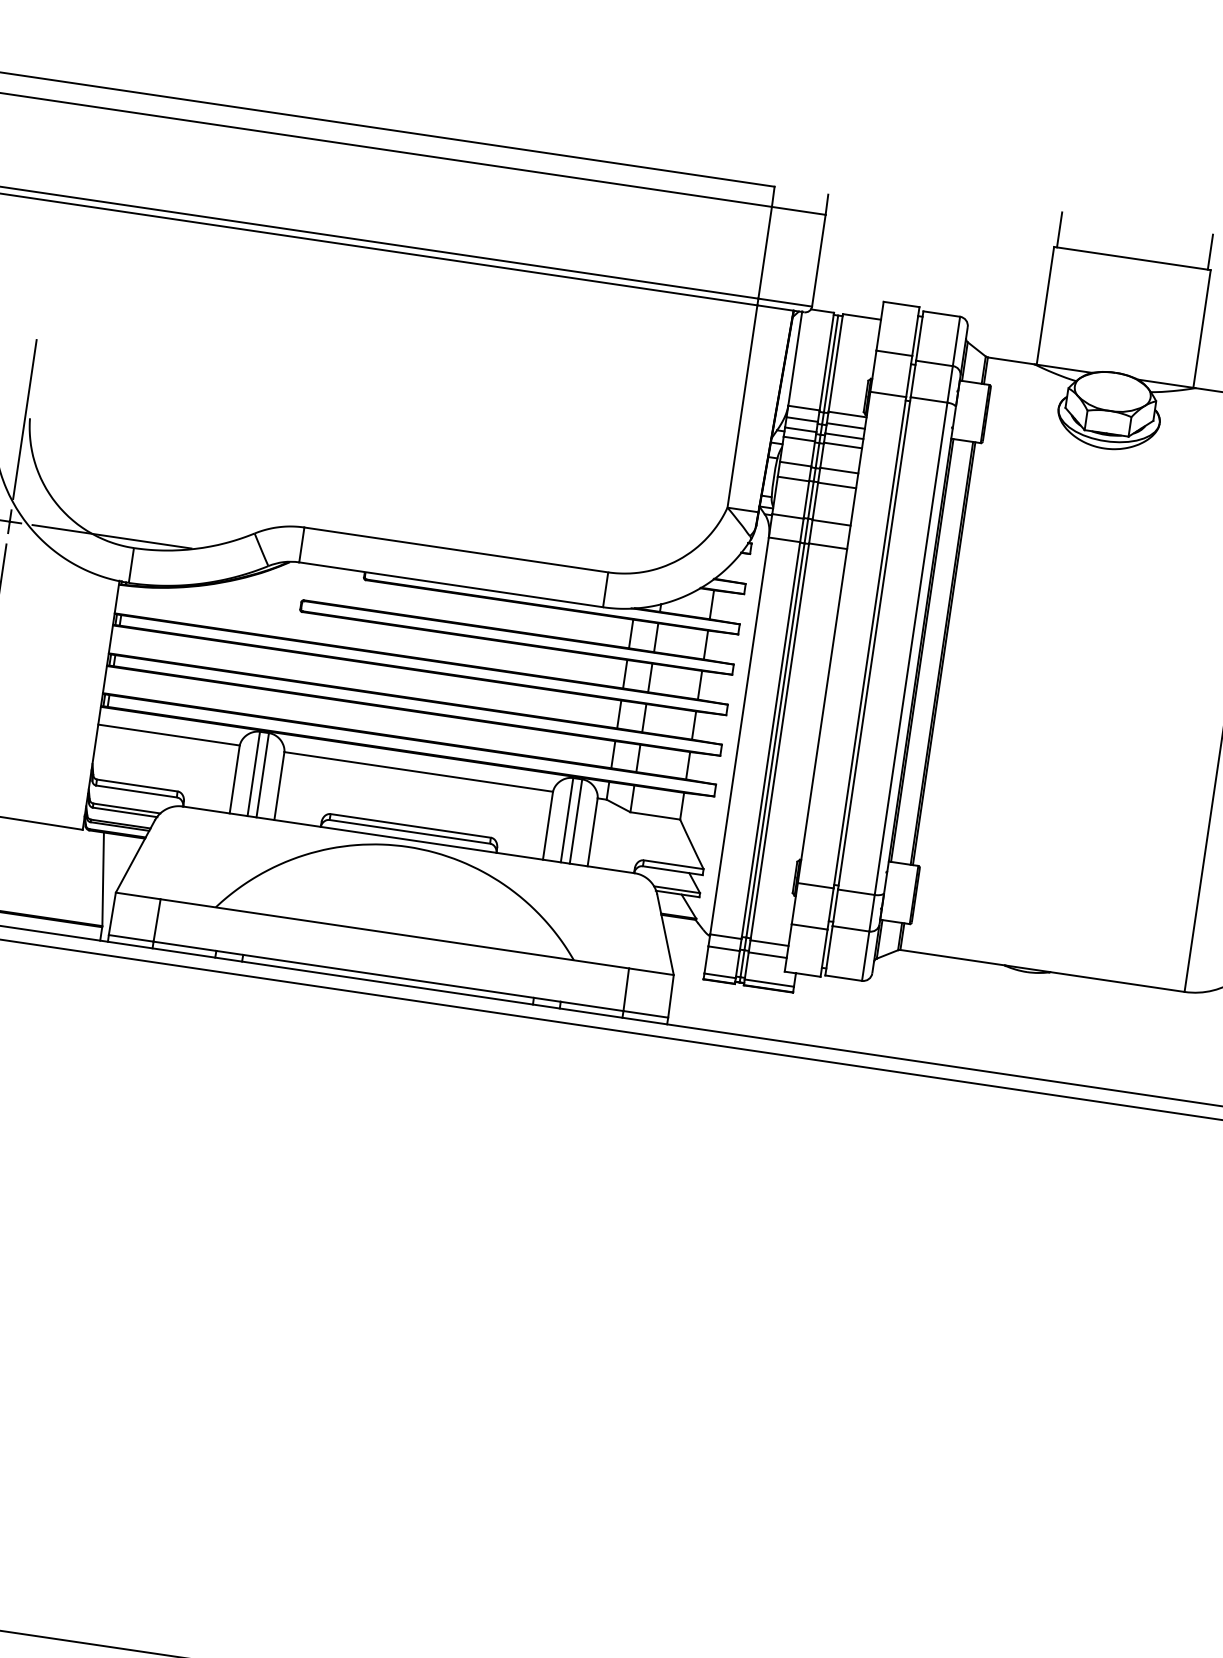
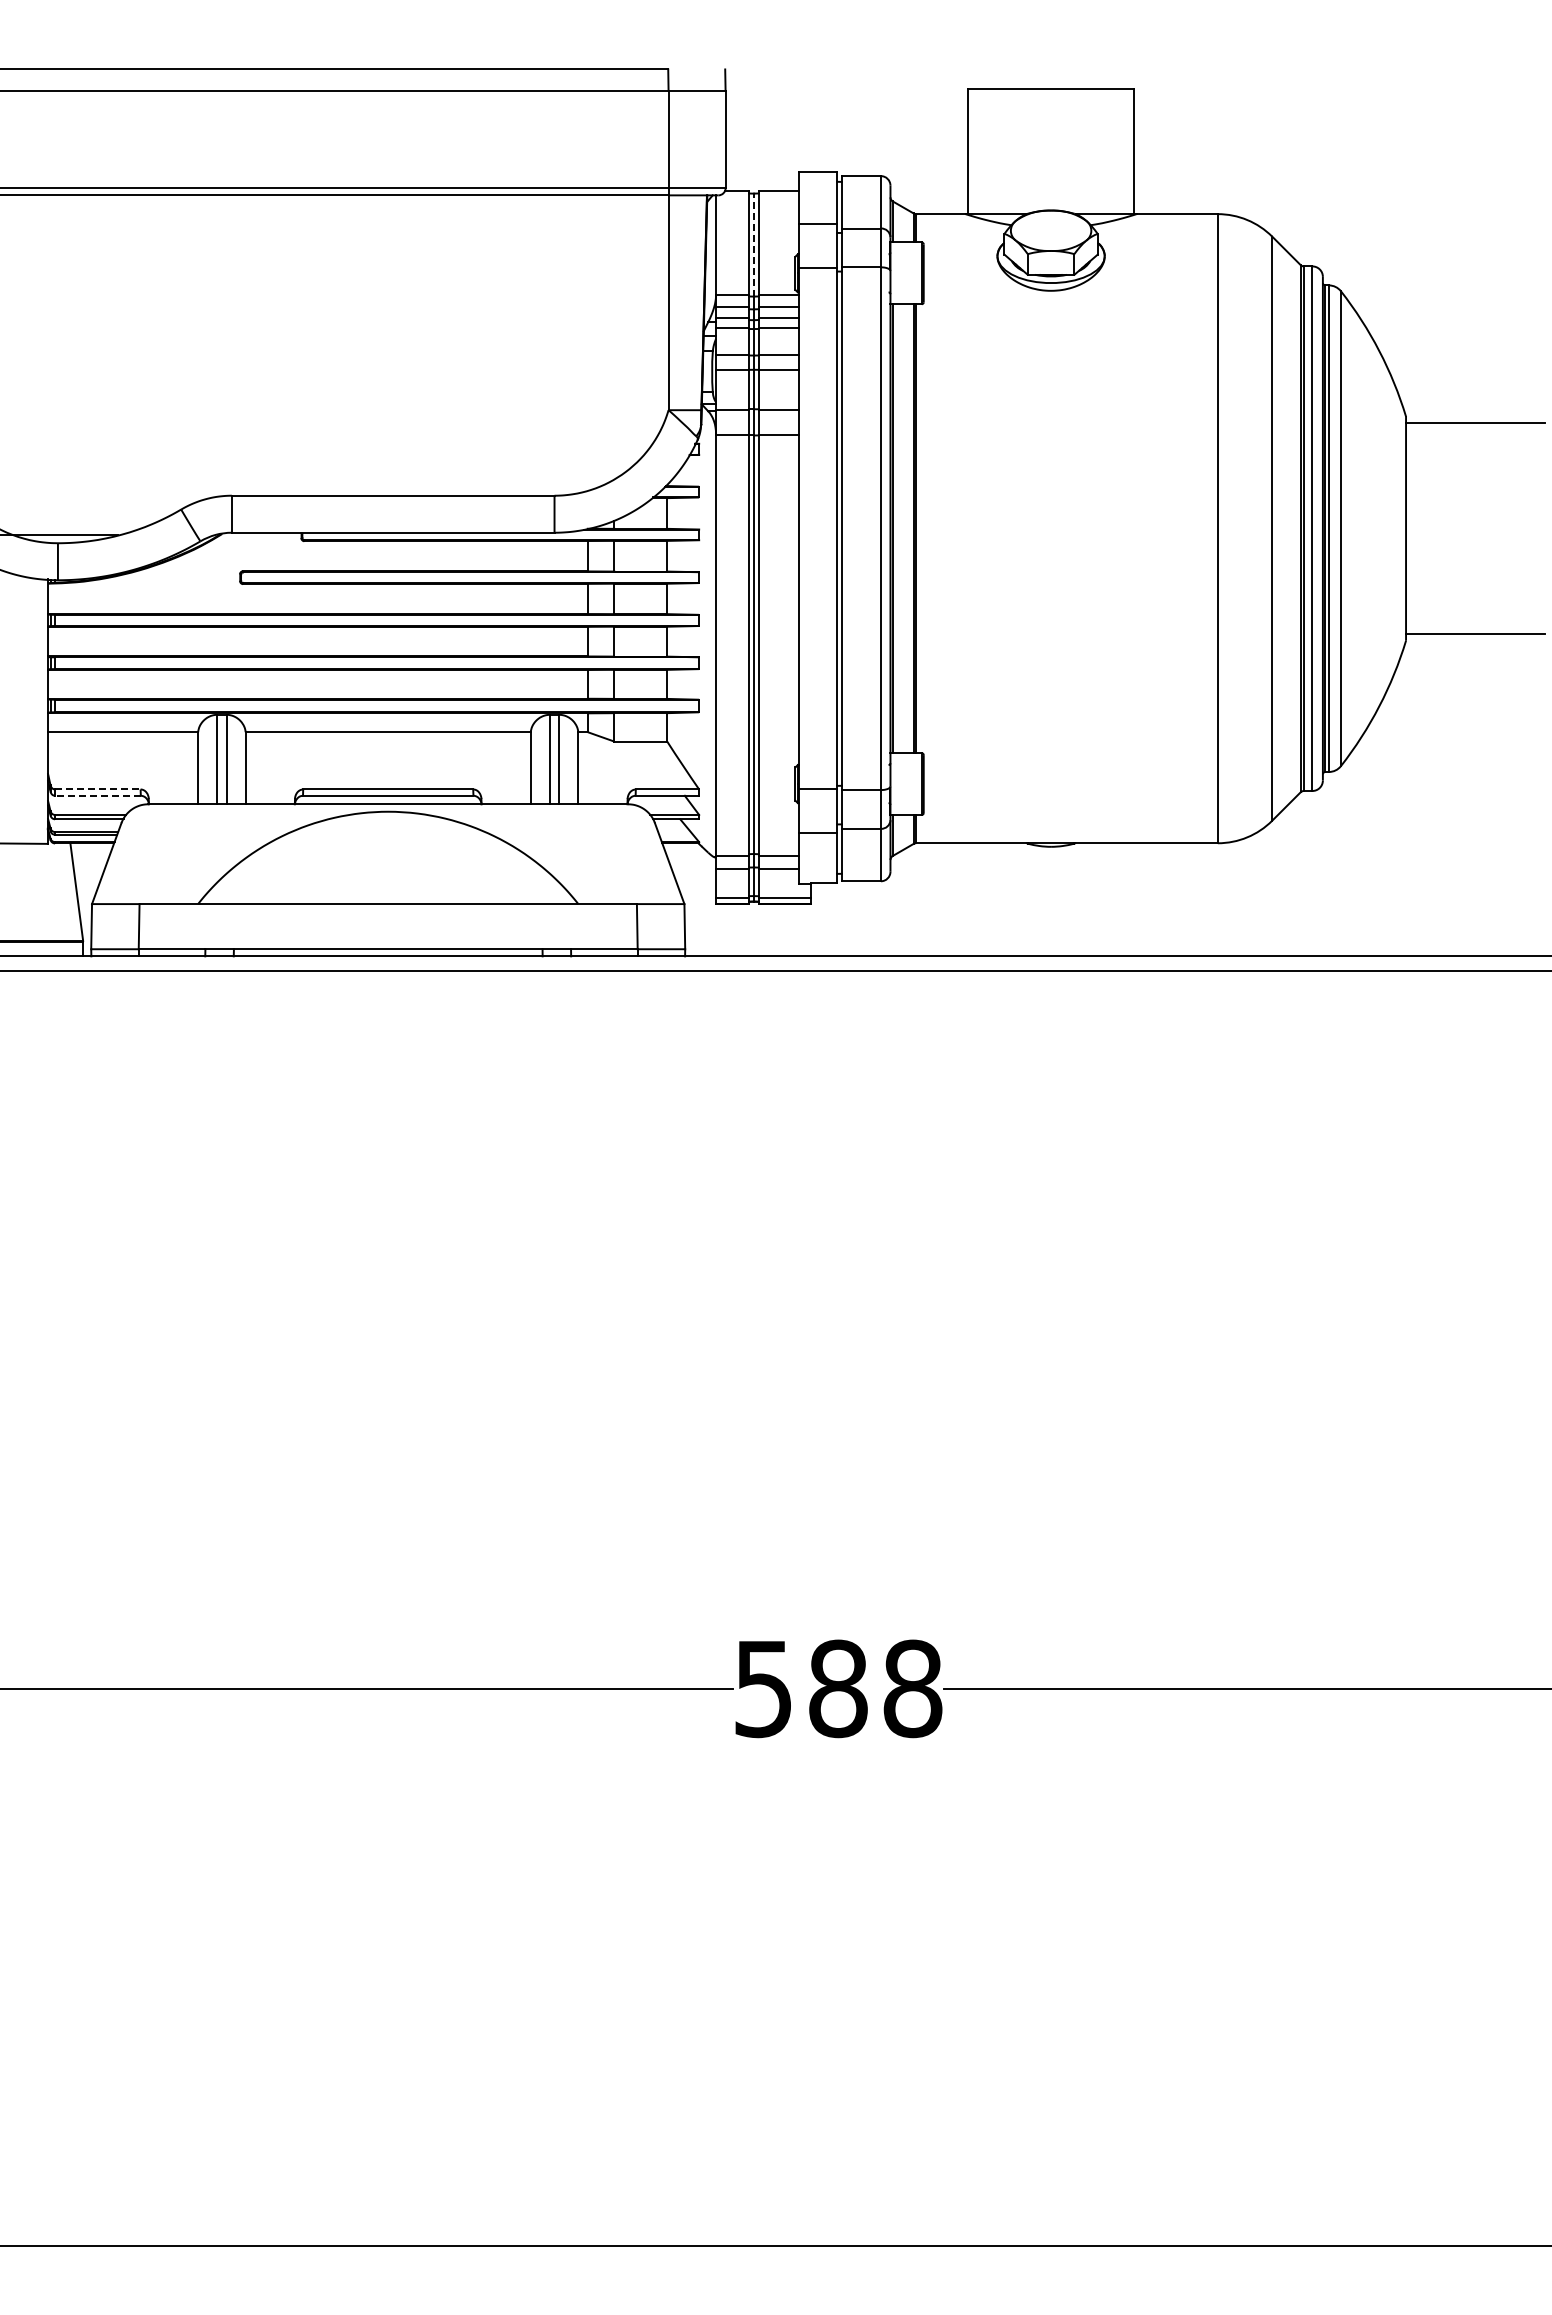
line: (1060, 229) -> (971, 70), removed
line: (1210, 252) -> (1131, 70), removed
line: (831, 363) -> (754, 244), solid -> dashed
line: (136, 785) -> (97, 789), solid -> dashed
line: (136, 791) -> (97, 795), solid -> dashed

